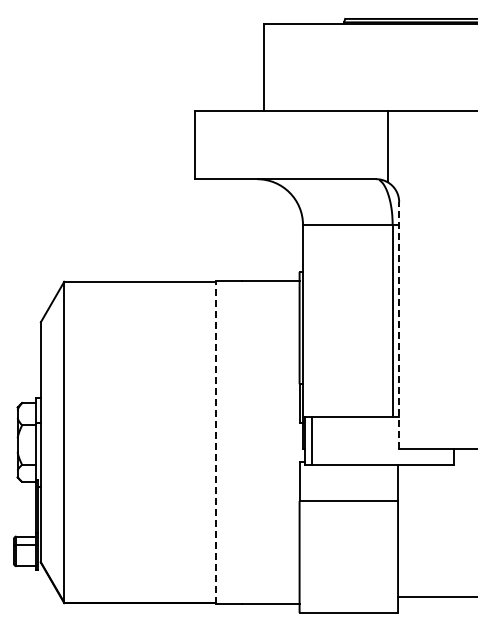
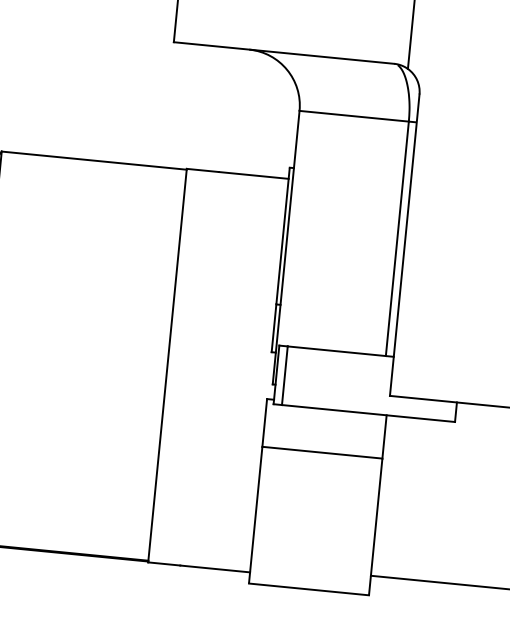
line: (399, 325) -> (405, 244), dashed -> solid
line: (216, 441) -> (168, 364), dashed -> solid

